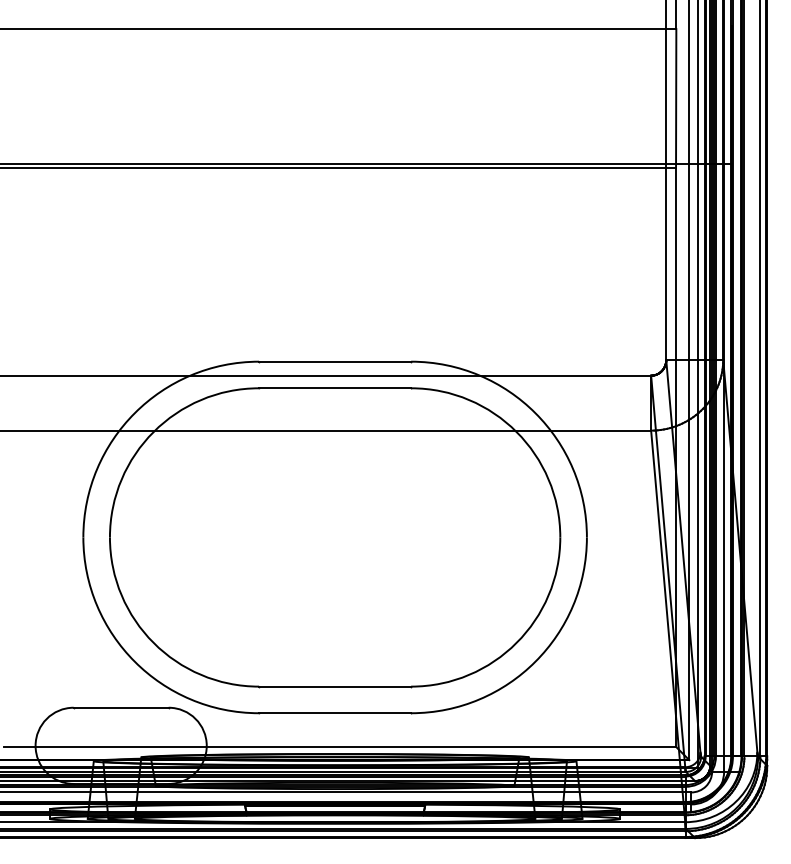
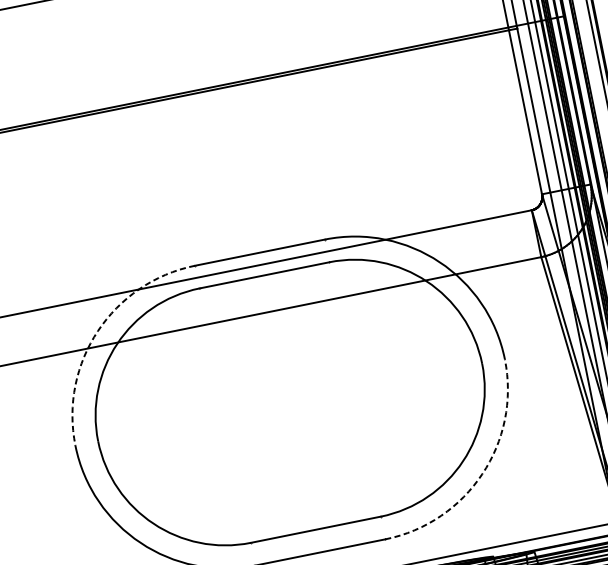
arc: (134, 413) -> (97, 331), solid -> dashed
arc: (535, 661) -> (482, 473), solid -> dashed

